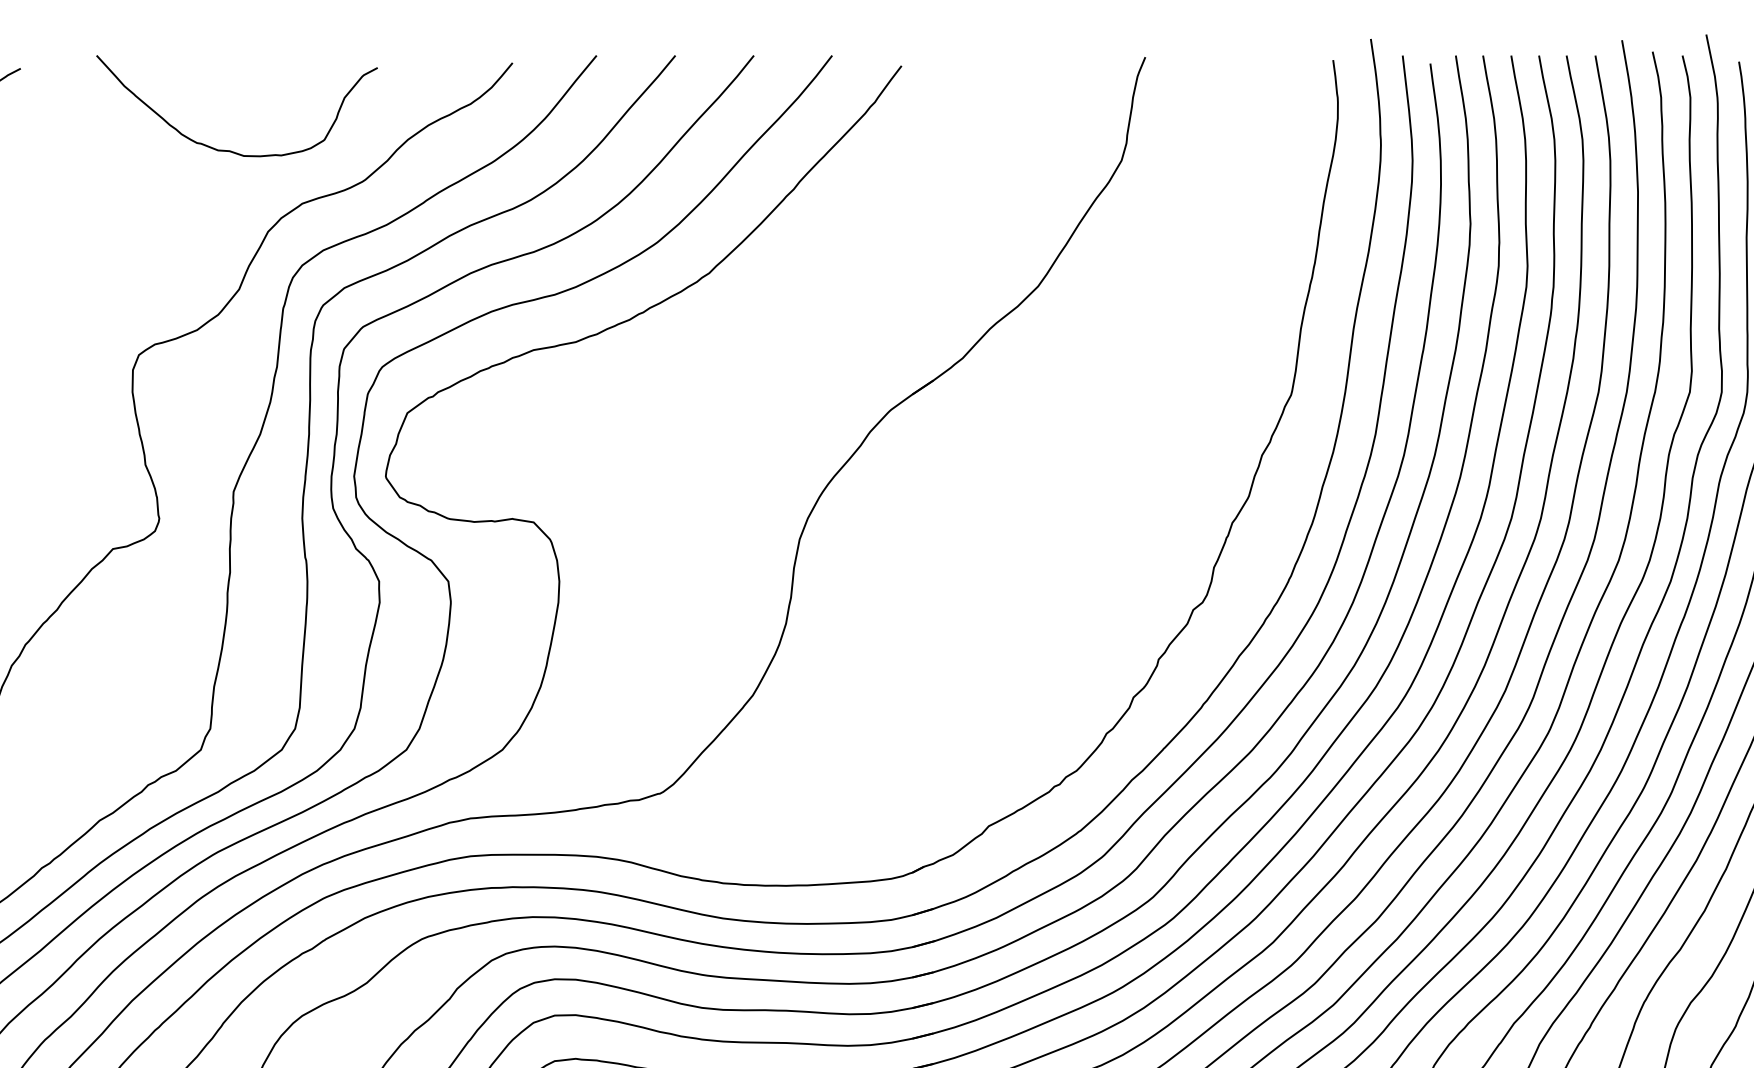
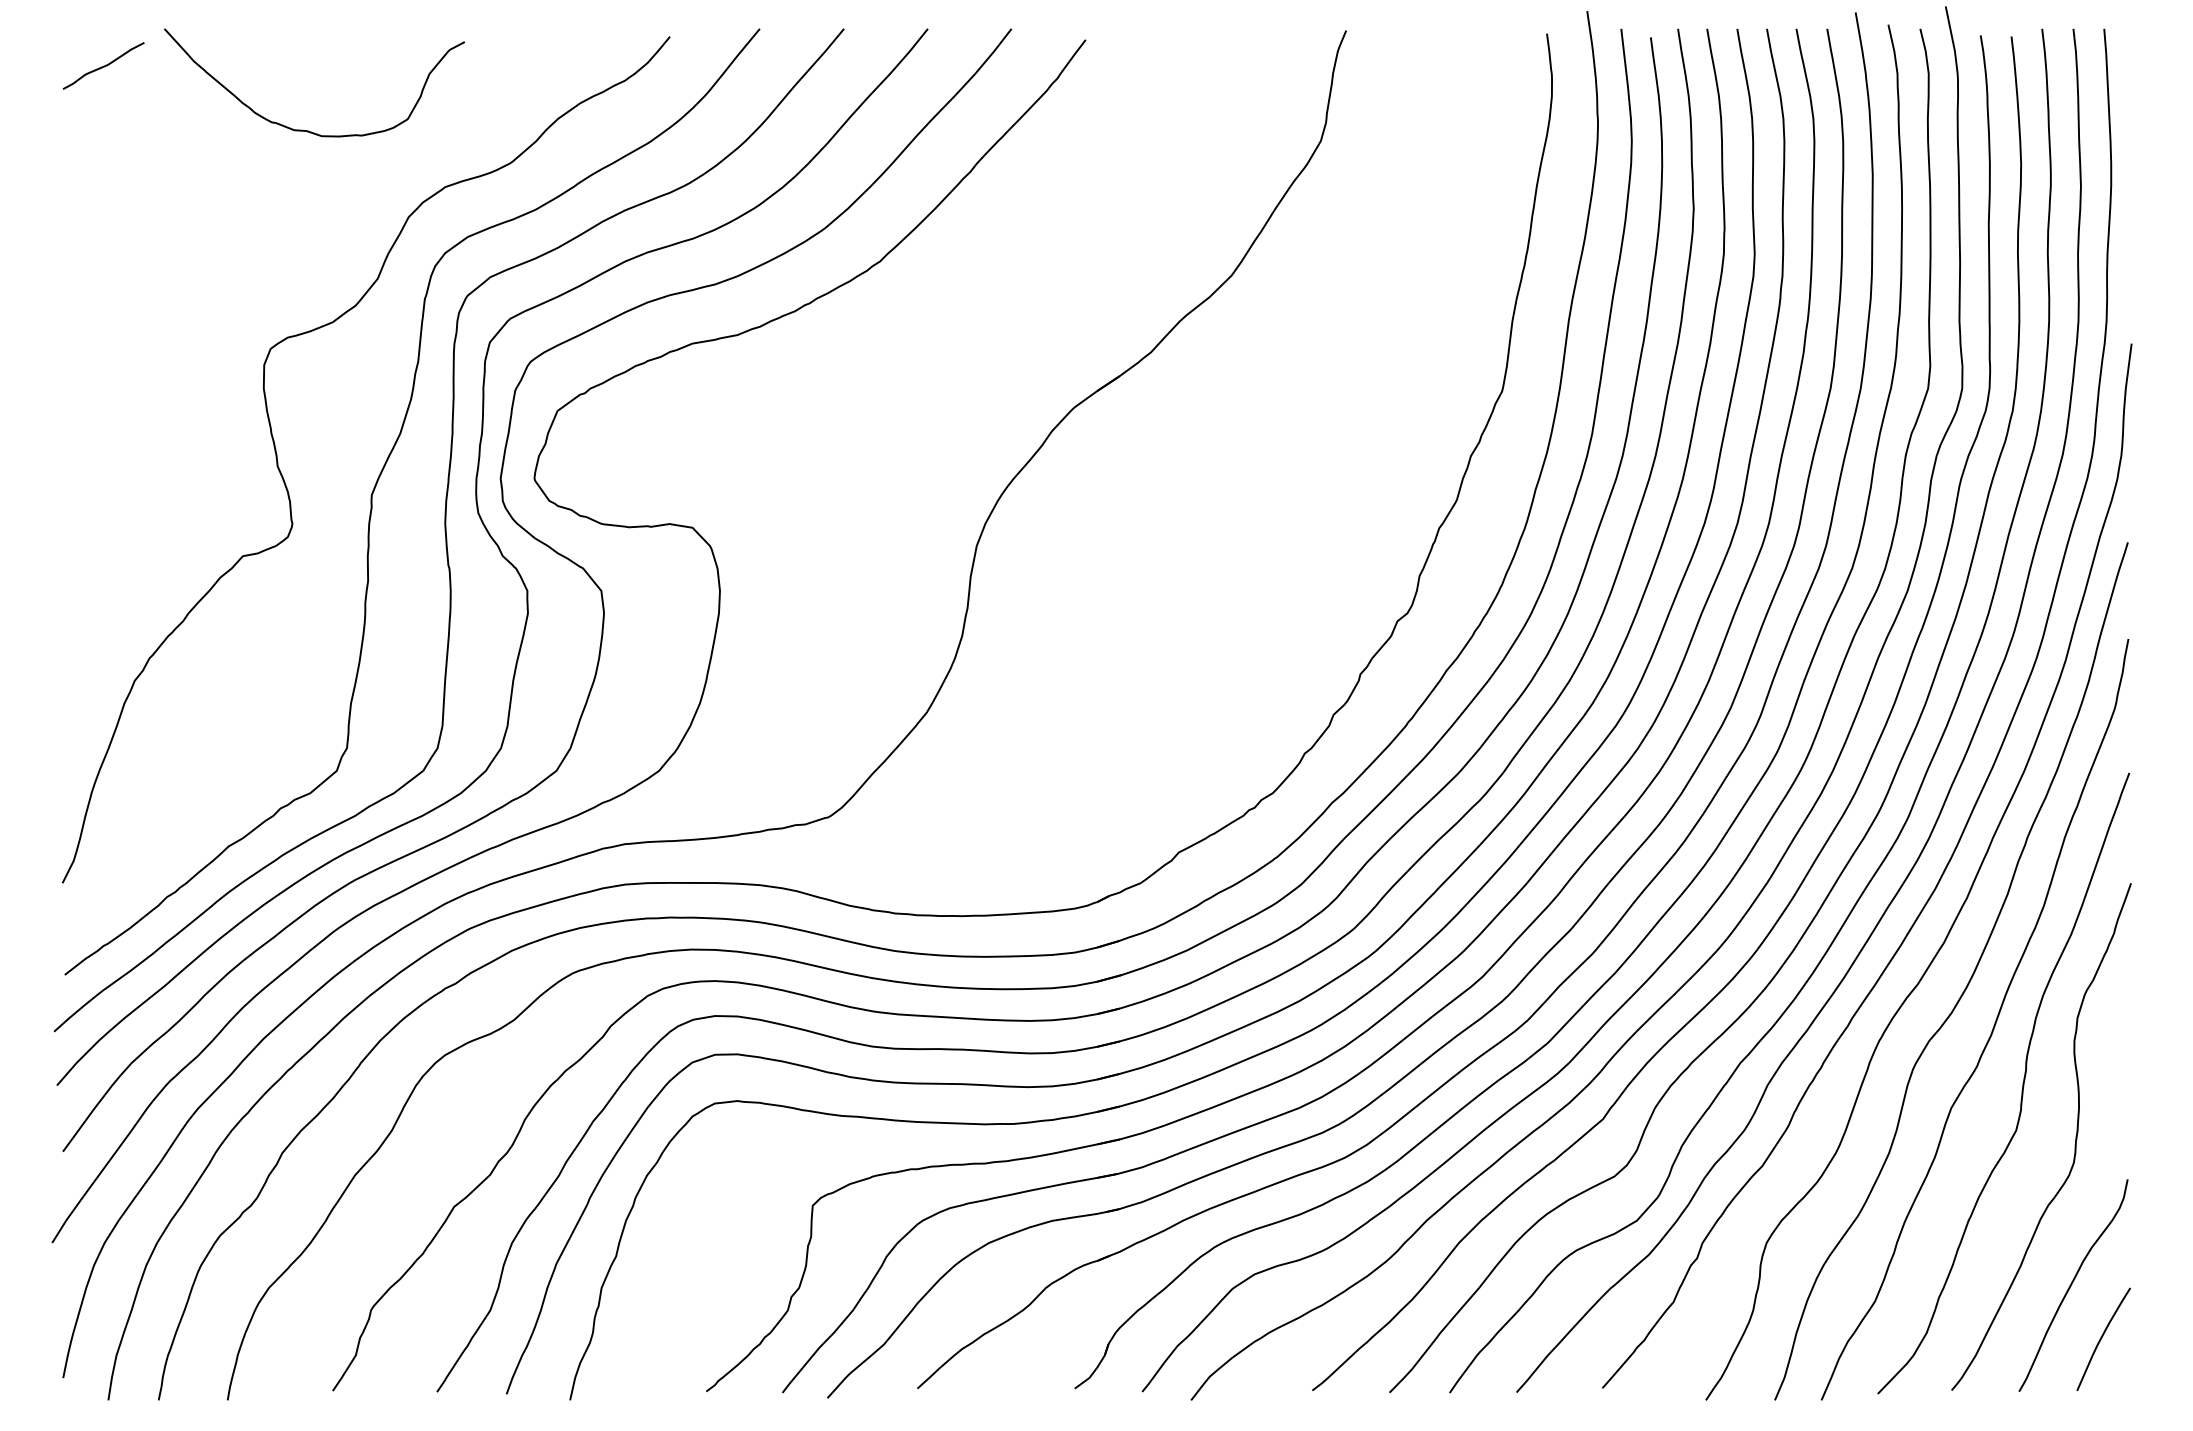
curve: (226, 149) -> (303, 129), moved

